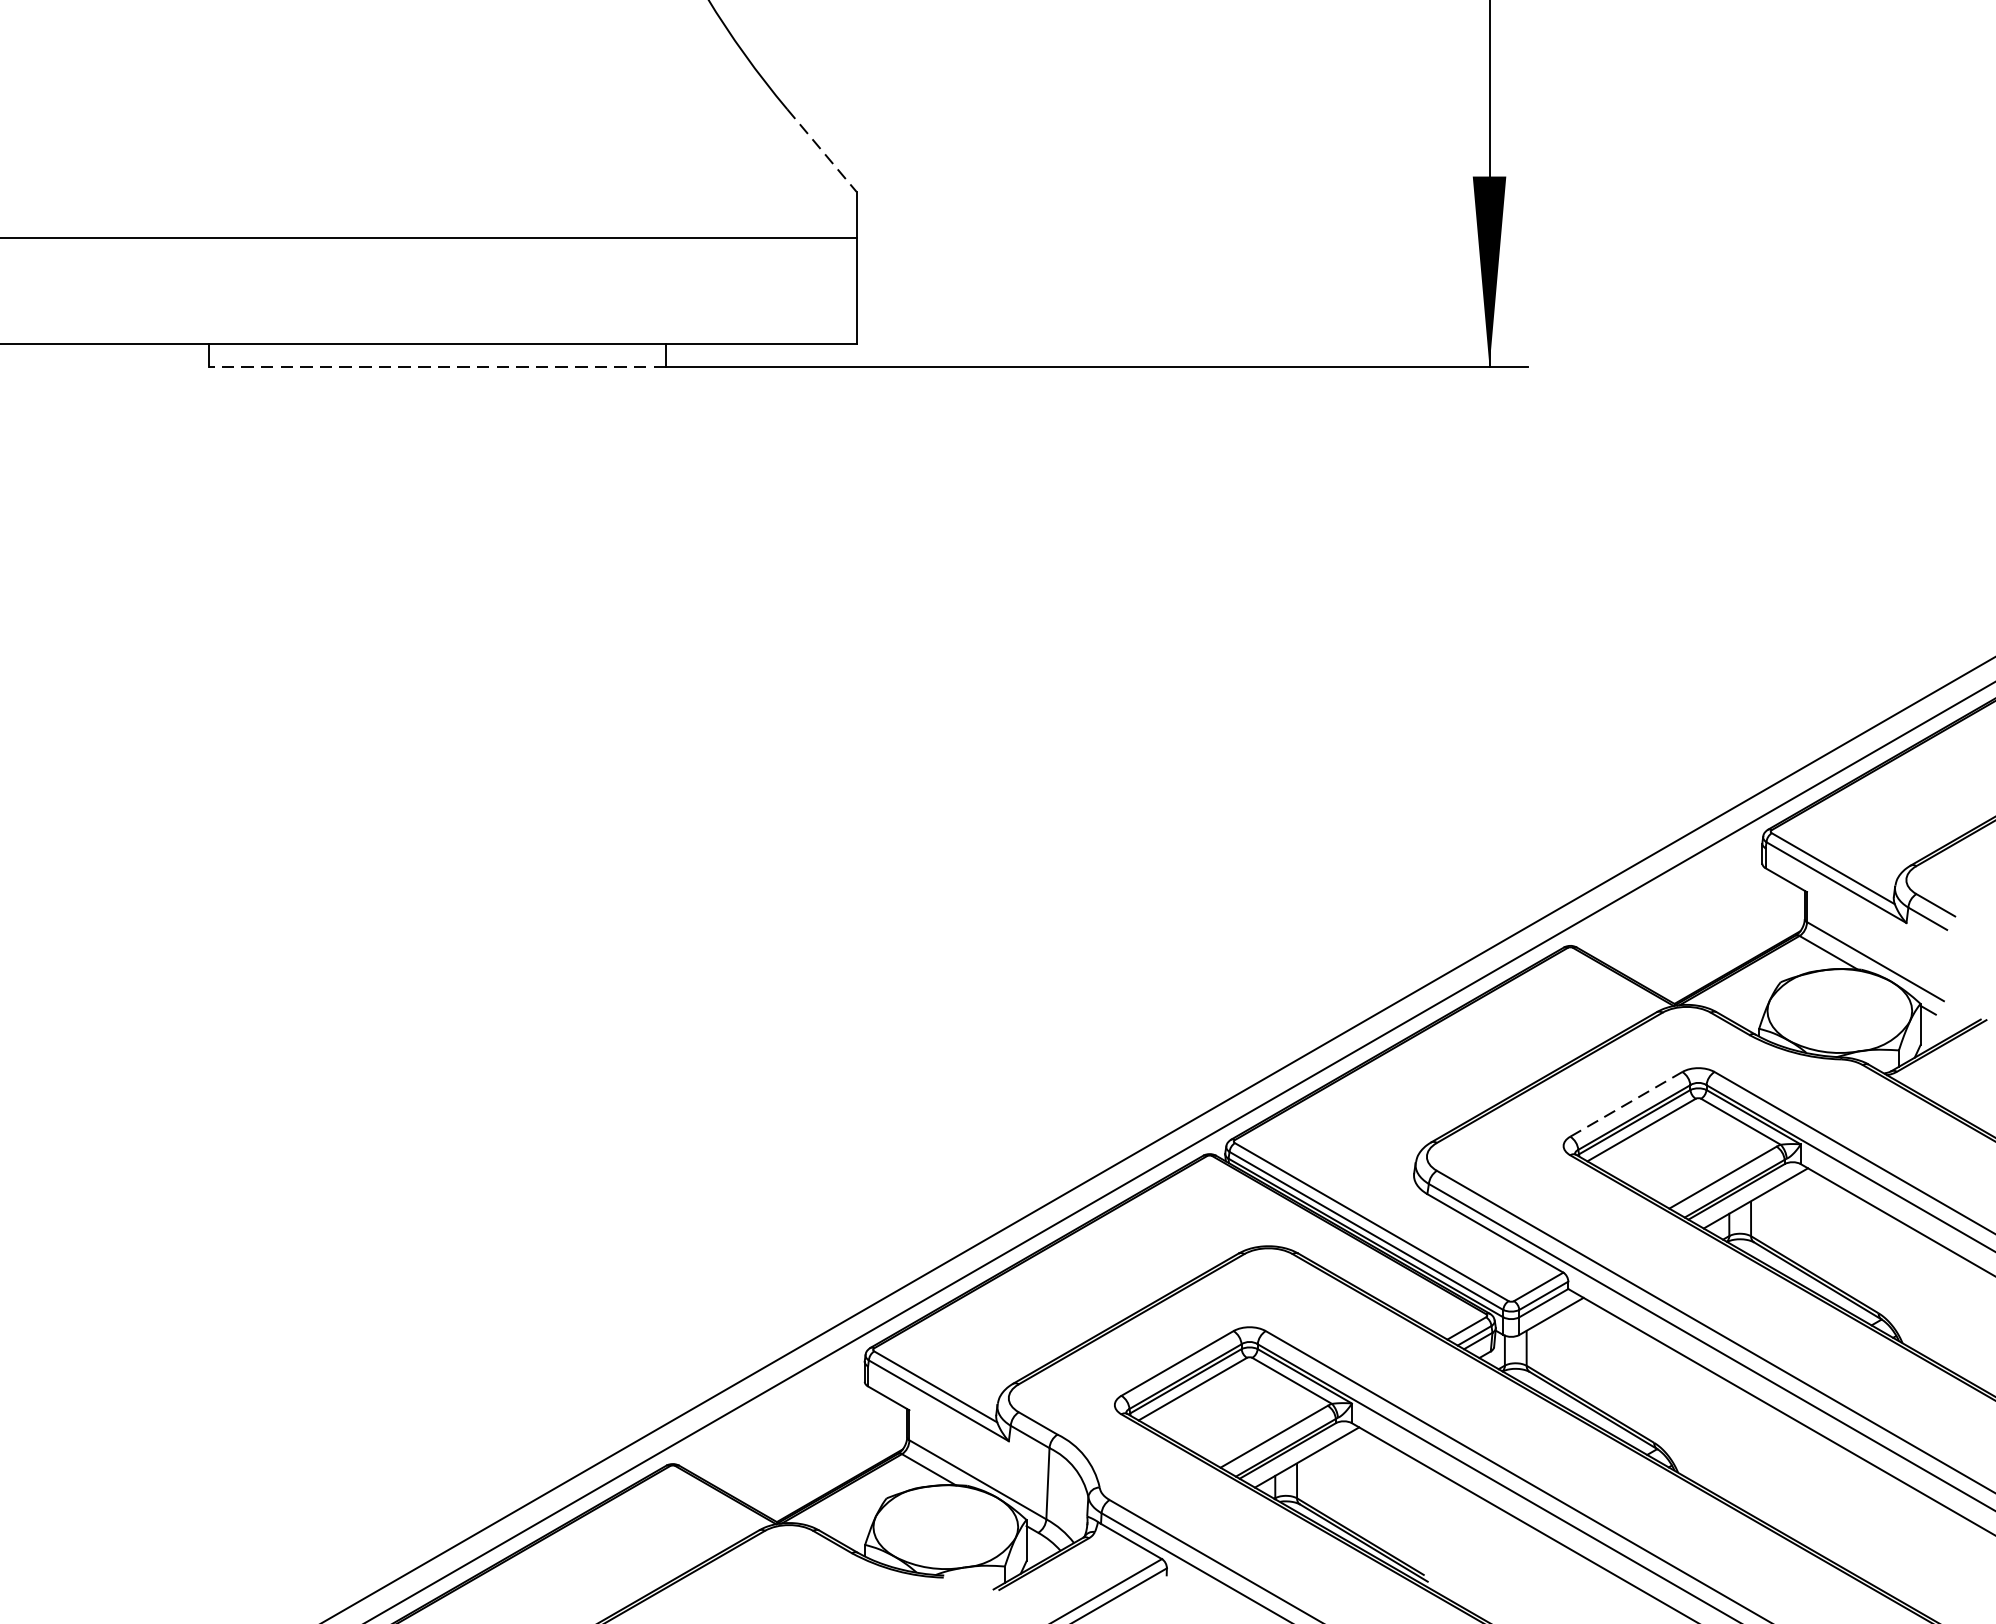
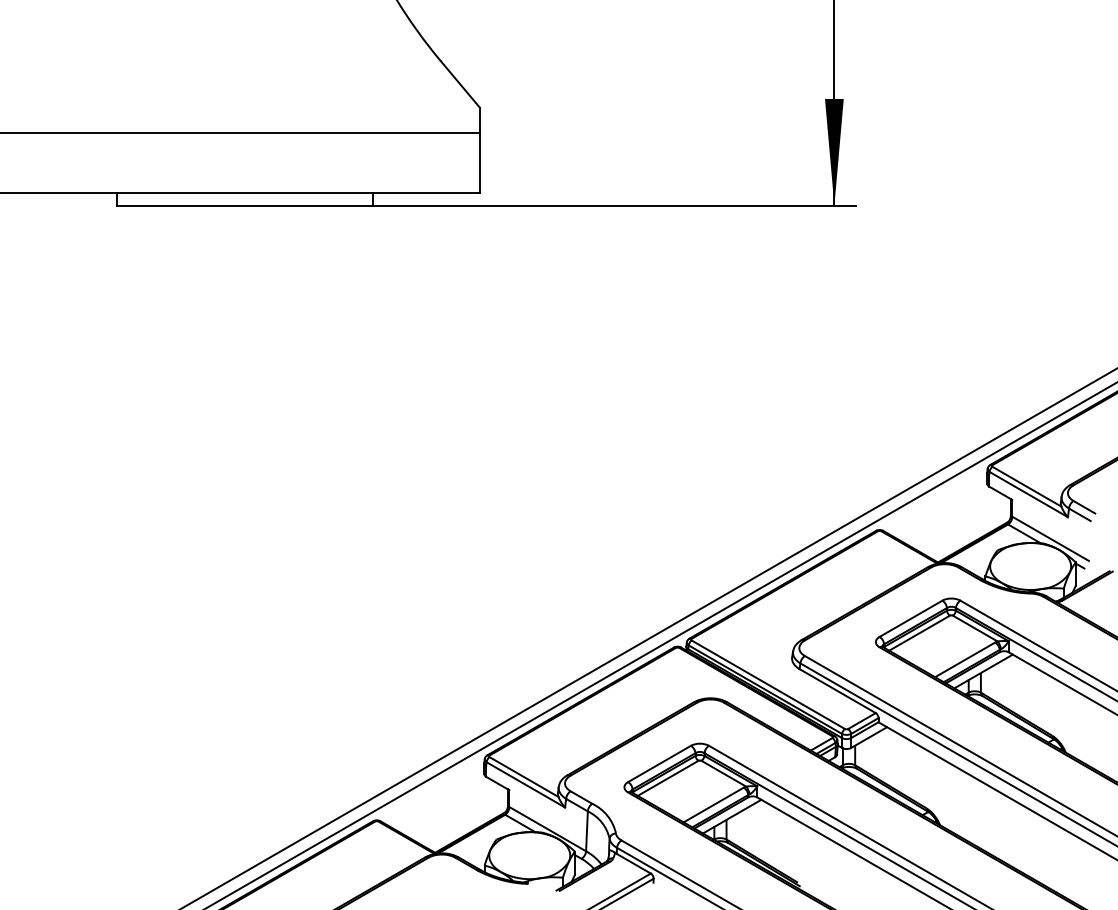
line: (822, 150) -> (460, 84), dashed -> solid
line: (436, 366) -> (244, 205), dashed -> solid
line: (1627, 1103) -> (911, 618), dashed -> solid

